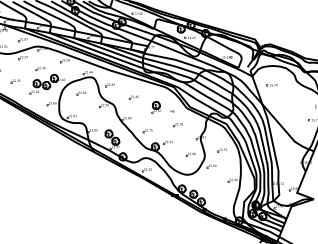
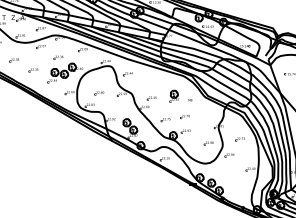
part: (81, 93) -> (99, 93), moved
part: (133, 97) -> (151, 98), moved
part: (177, 125) -> (184, 117), moved

